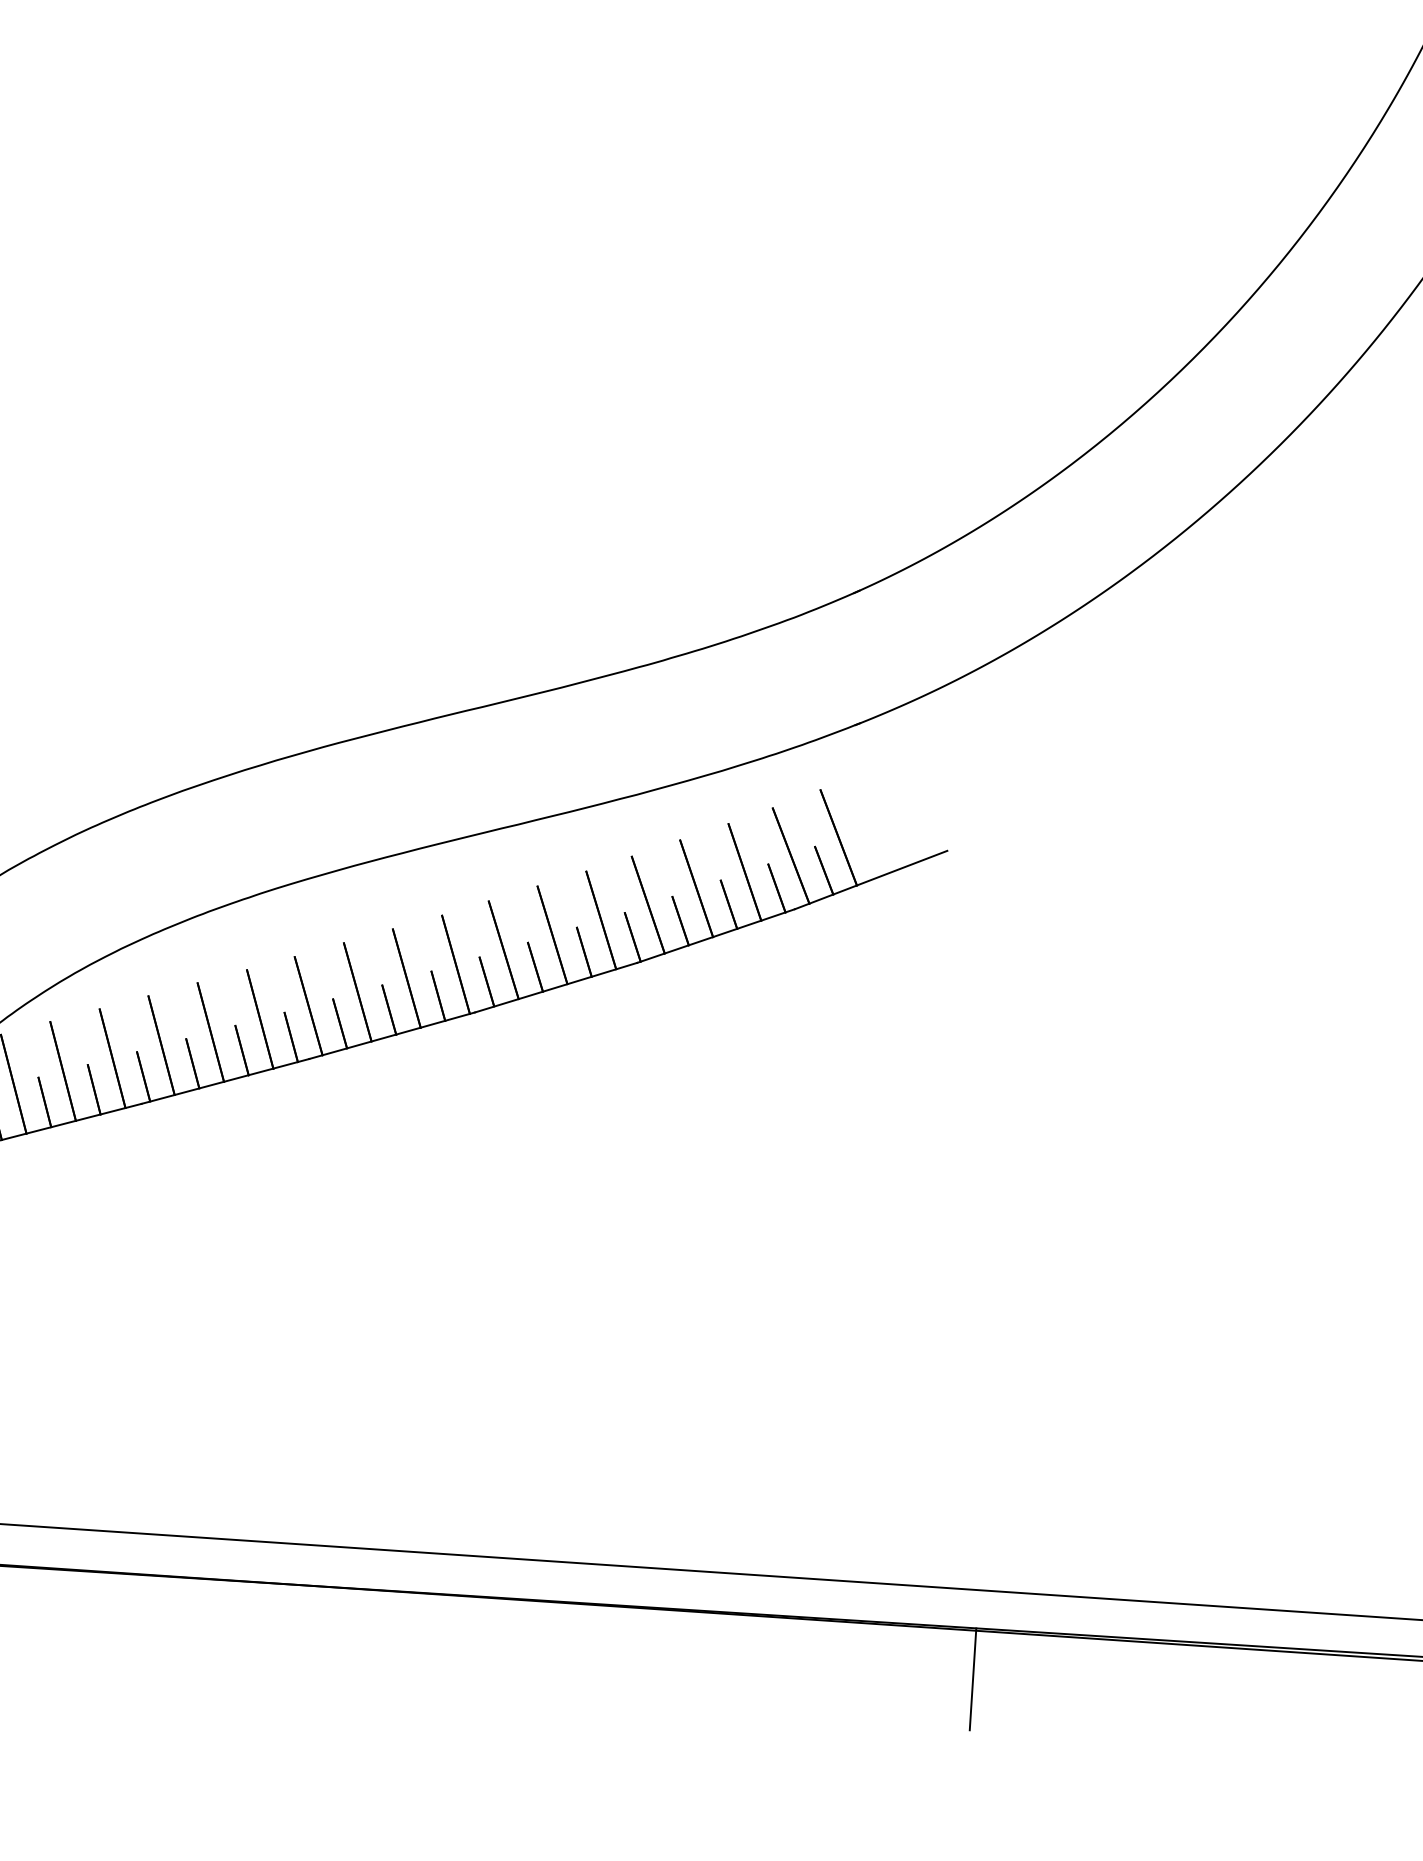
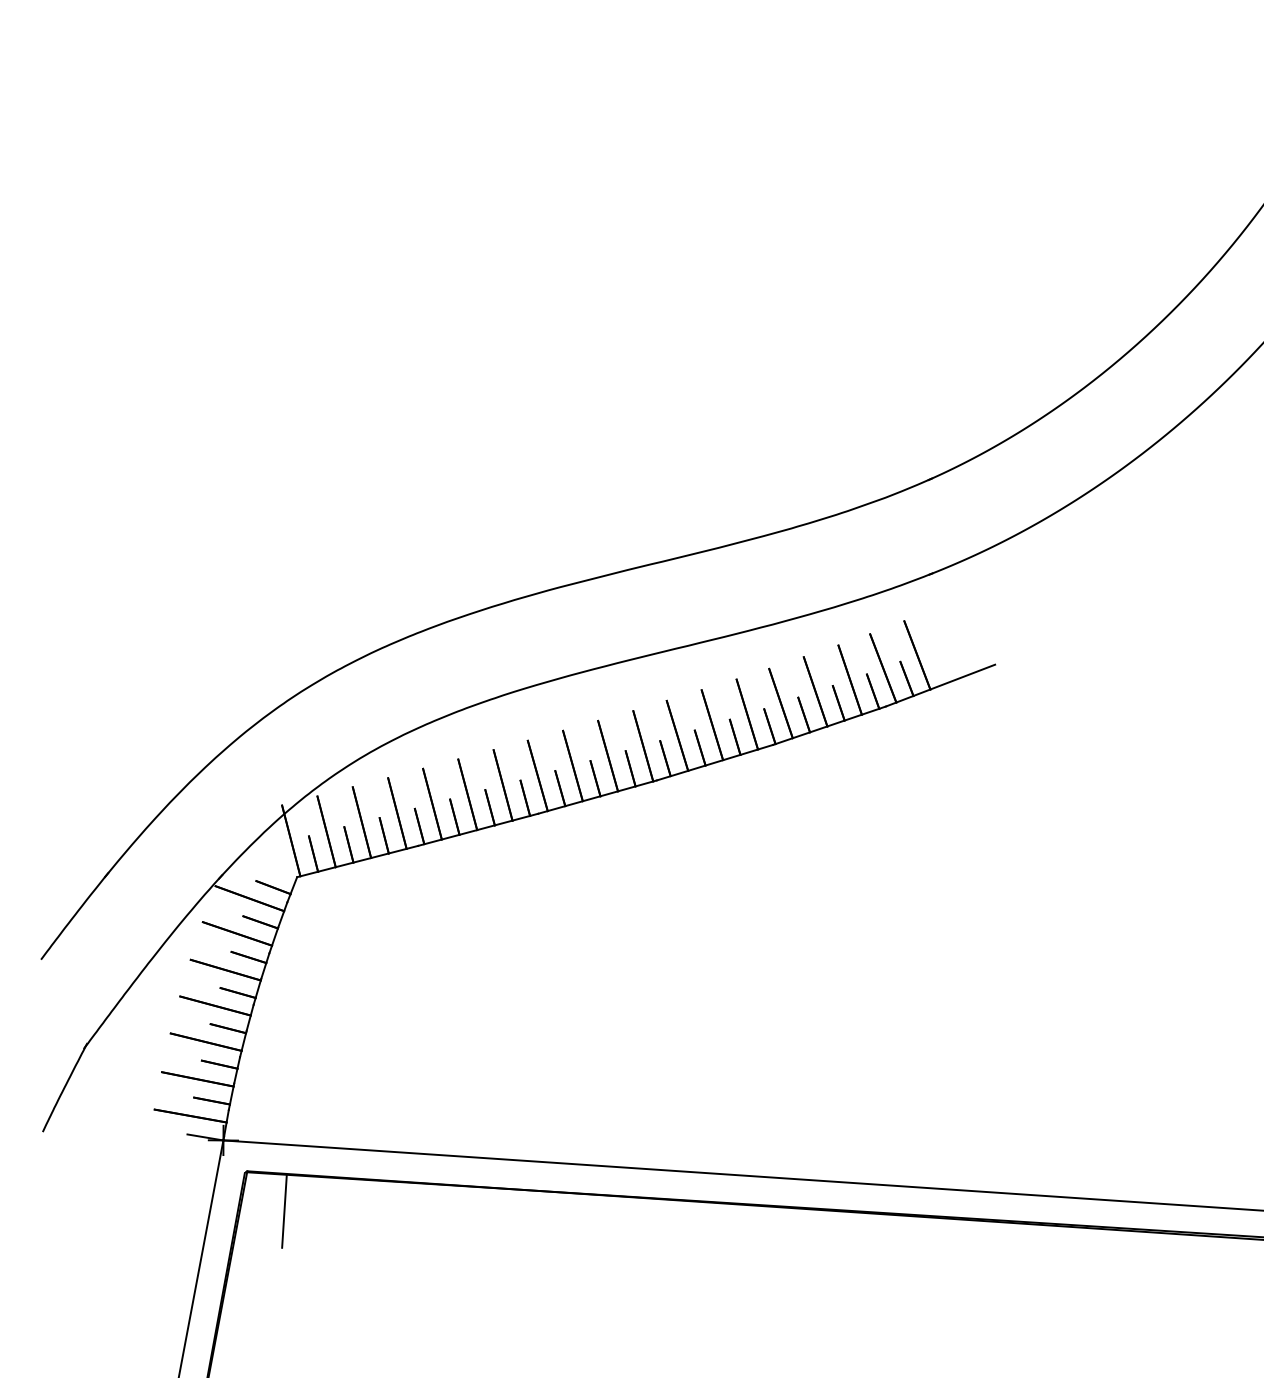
line: (972, 1678) -> (1013, 1257), removed

